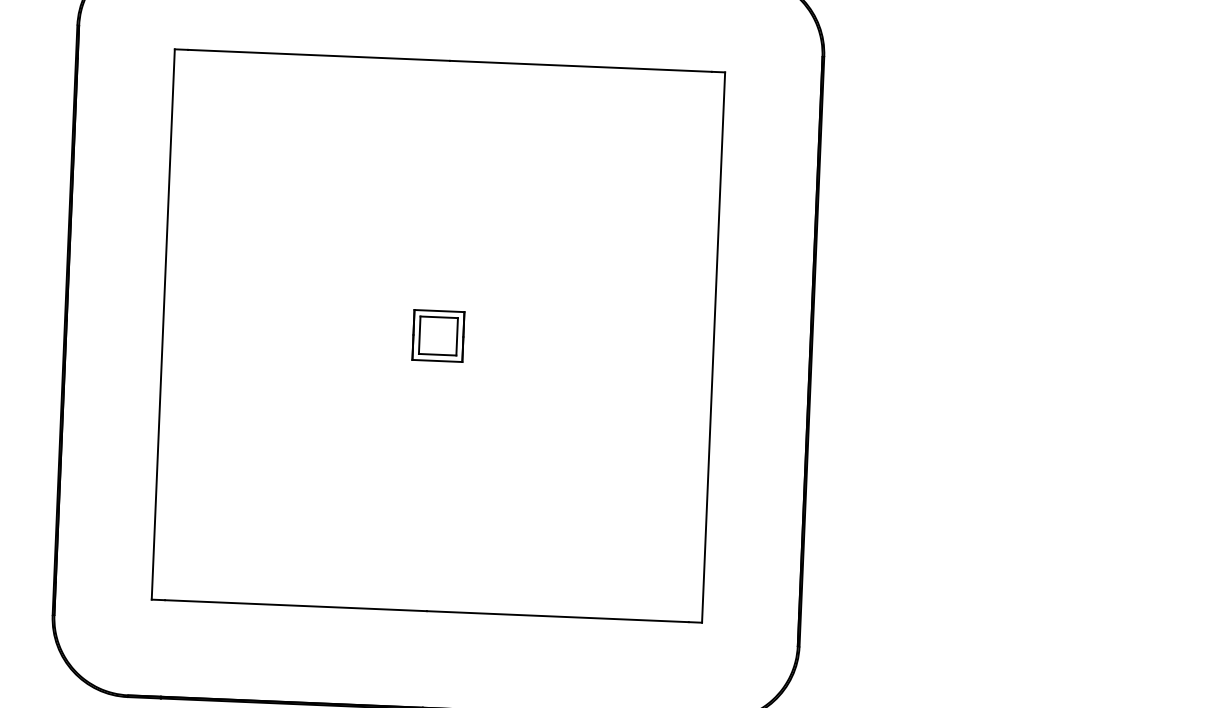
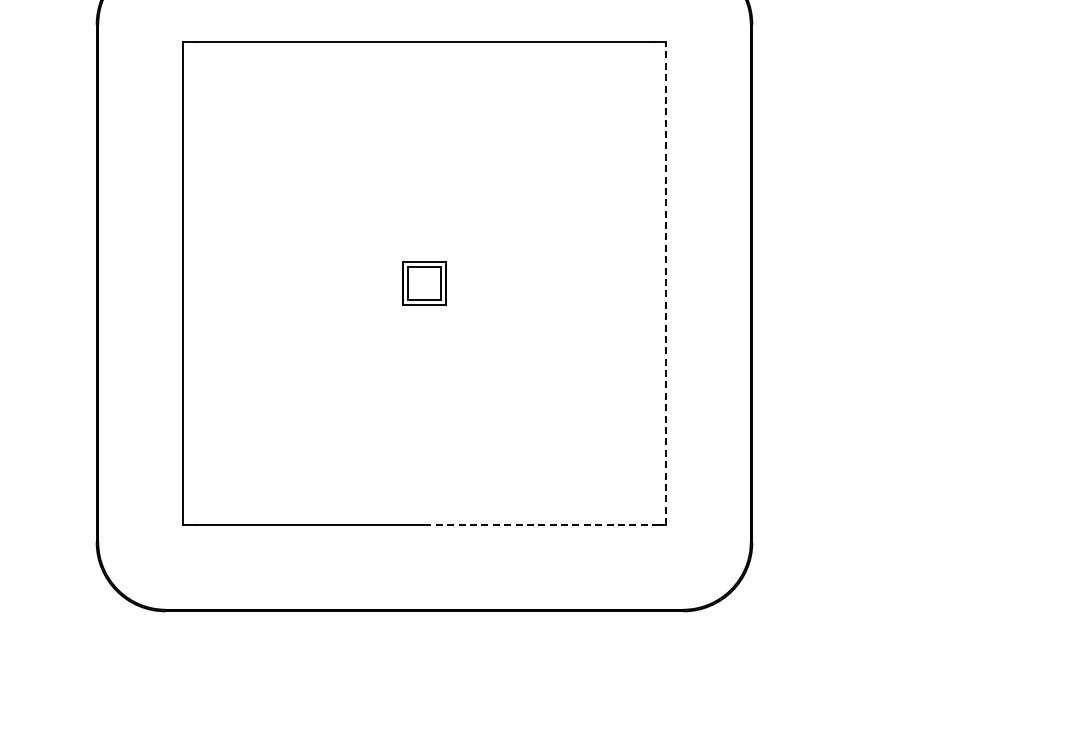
line: (714, 347) -> (666, 283), solid -> dashed
line: (557, 617) -> (539, 525), solid -> dashed

